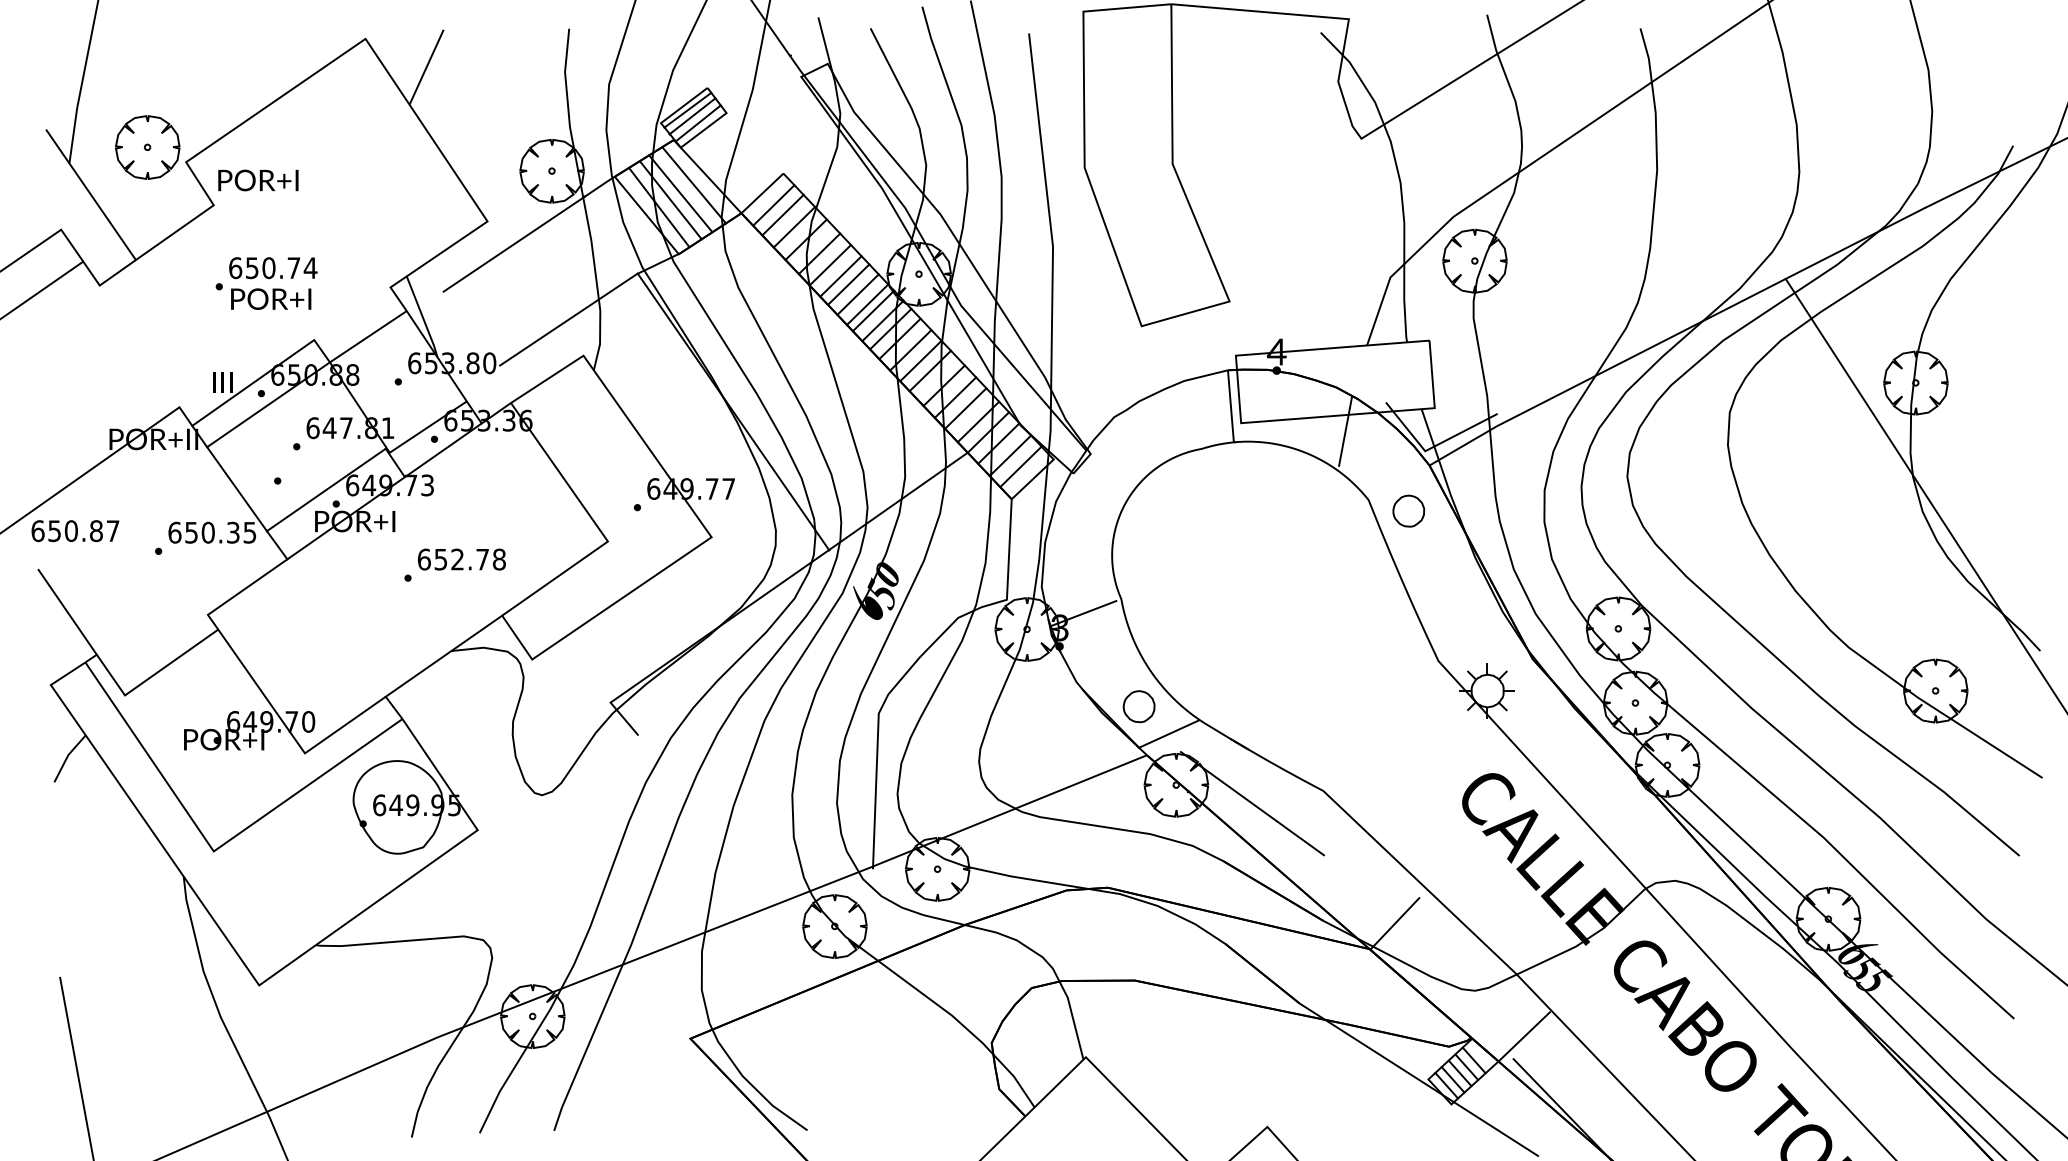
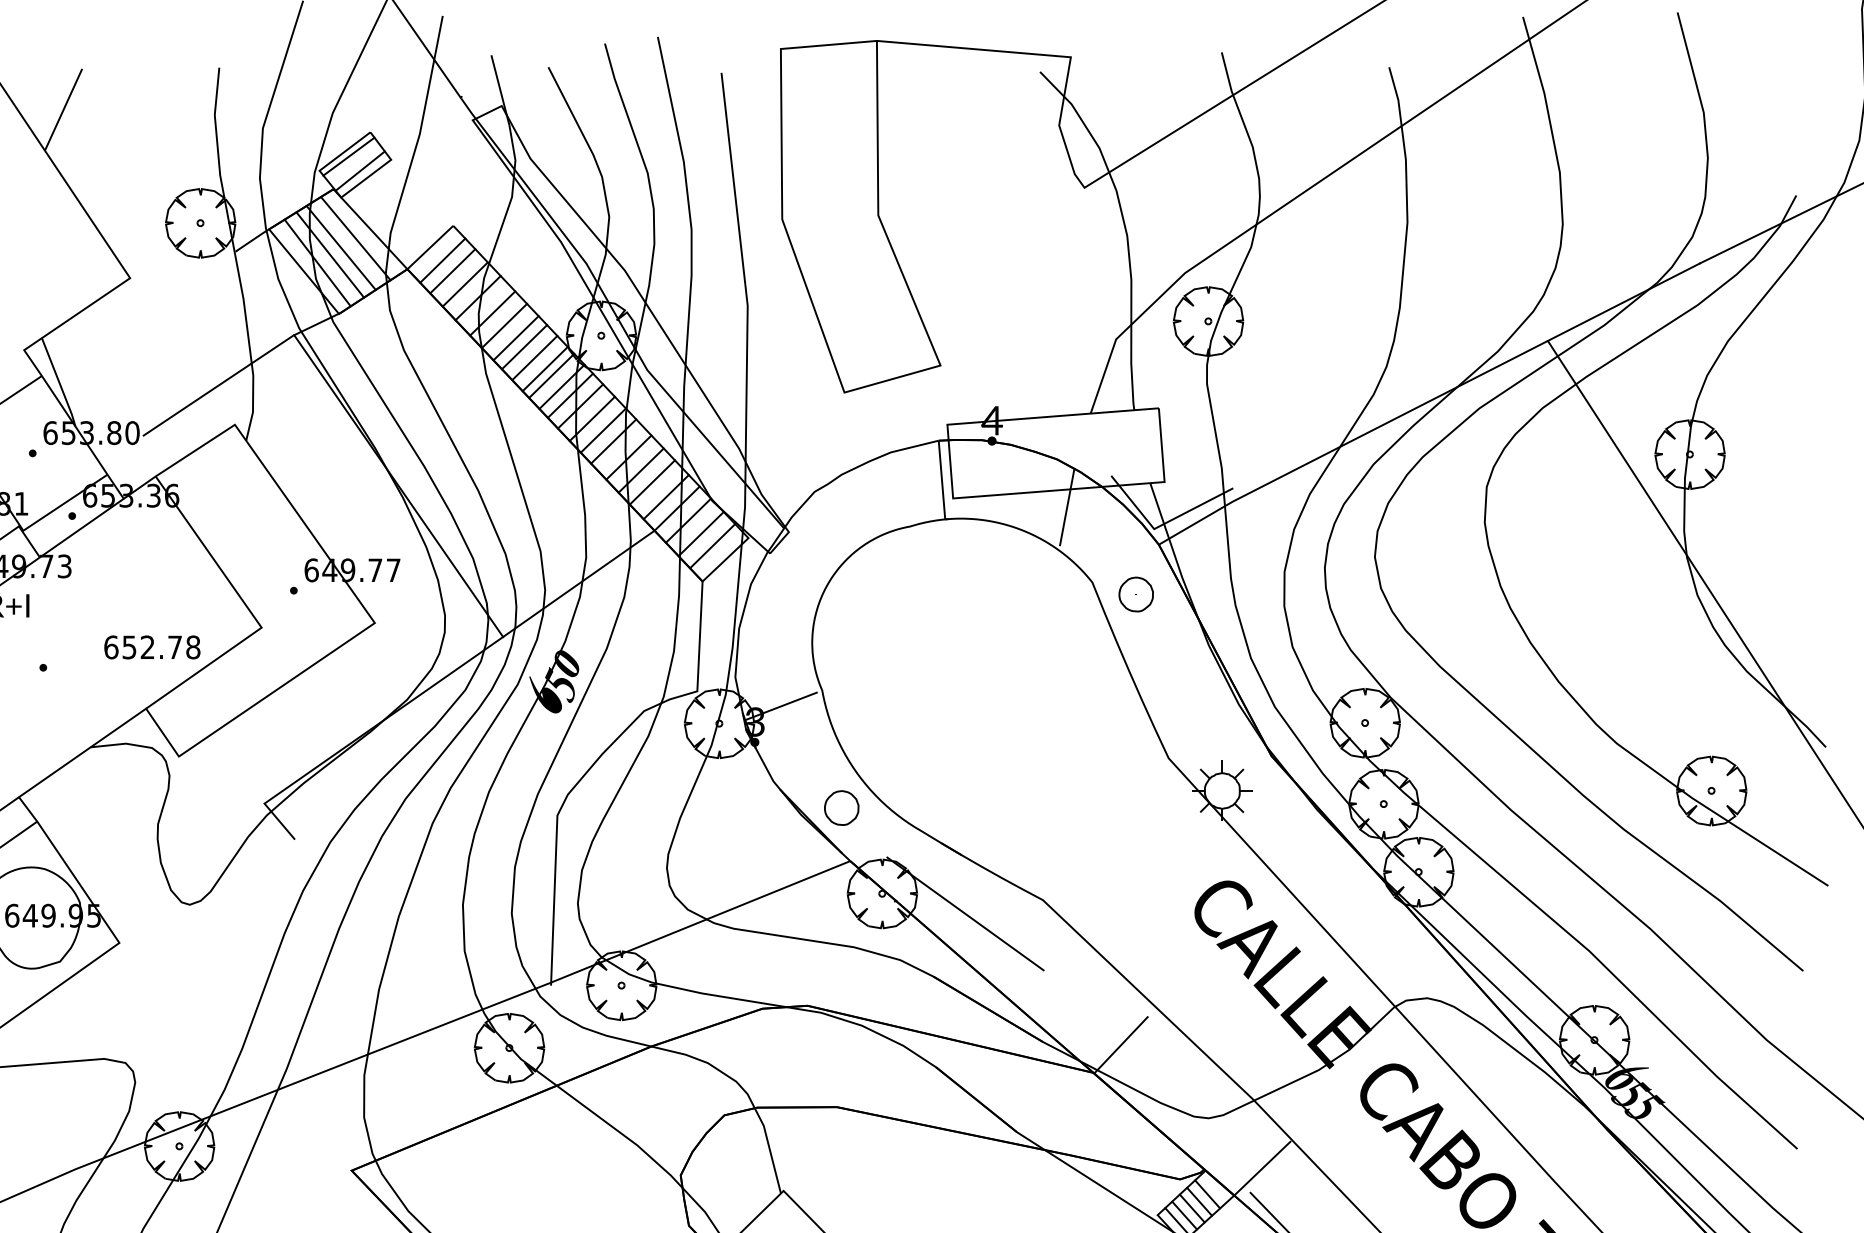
line: (692, 116) -> (353, 163), removed
line: (513, 243) -> (158, 302), removed
text: (461, 559) -> (151, 647), moved
line: (1169, 733) -> (874, 837), removed

